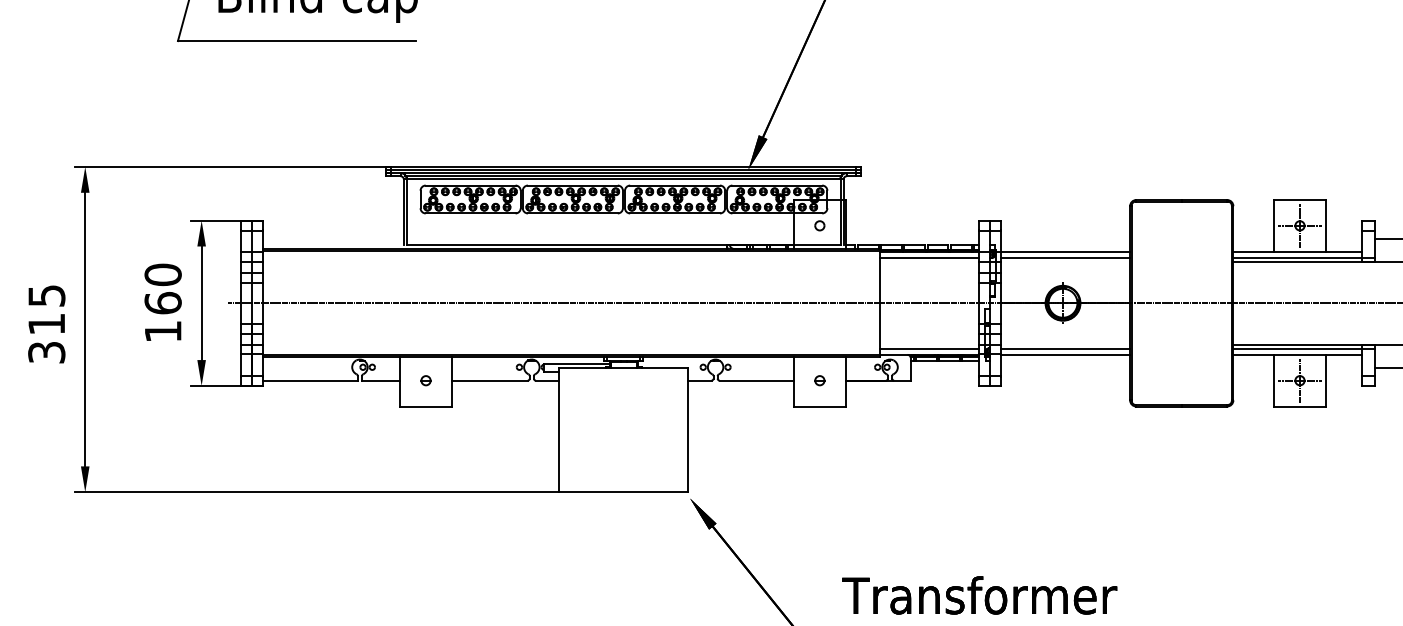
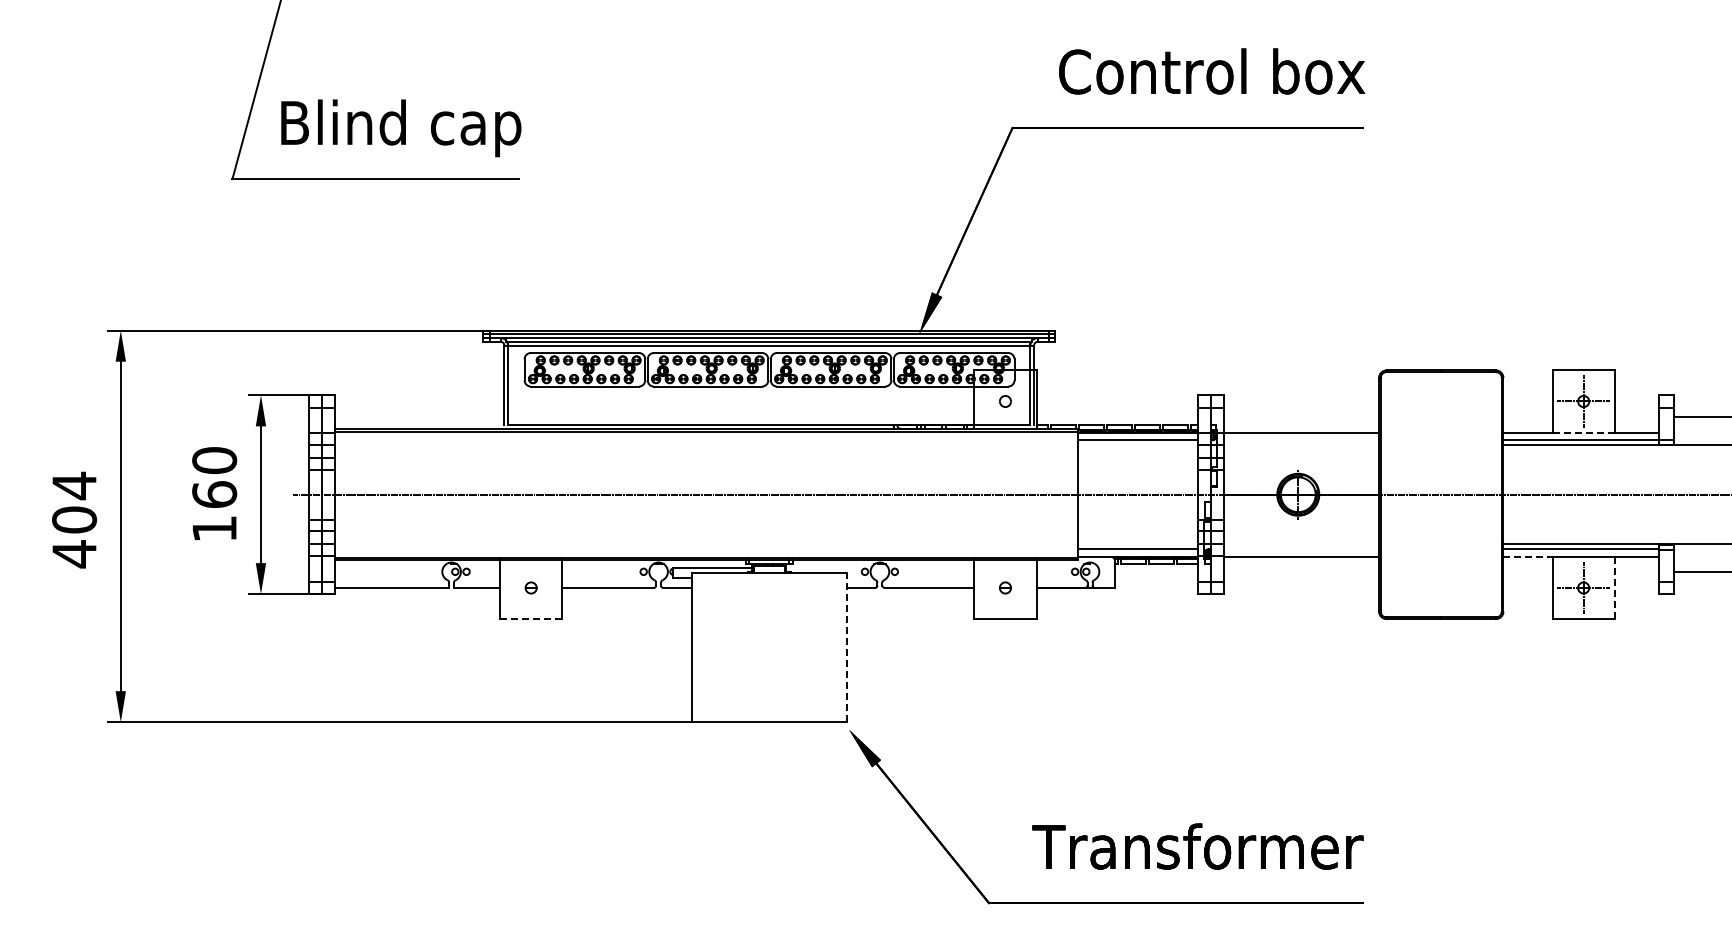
line: (1300, 251) -> (1584, 432), solid -> dashed
line: (1065, 258) -> (1301, 440), removed
text: (46, 323) -> (74, 519), 315 -> 404
line: (1065, 348) -> (1301, 549), removed
line: (1253, 354) -> (1527, 556), solid -> dashed
line: (1325, 380) -> (1614, 587), solid -> dashed
line: (426, 406) -> (531, 619), solid -> dashed
line: (687, 430) -> (846, 647), solid -> dashed

